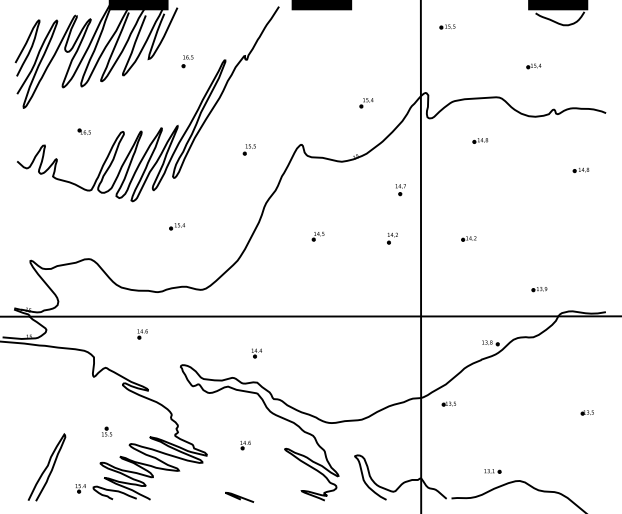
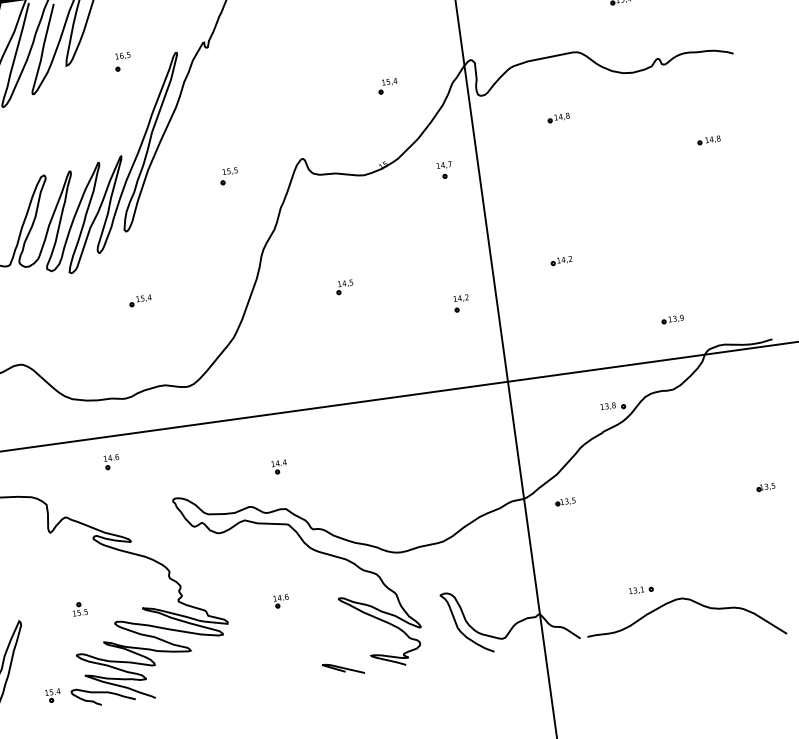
part: (400, 190) -> (444, 171), moved
part: (392, 238) -> (461, 303), moved
line: (239, 497) -> (343, 669), moved

